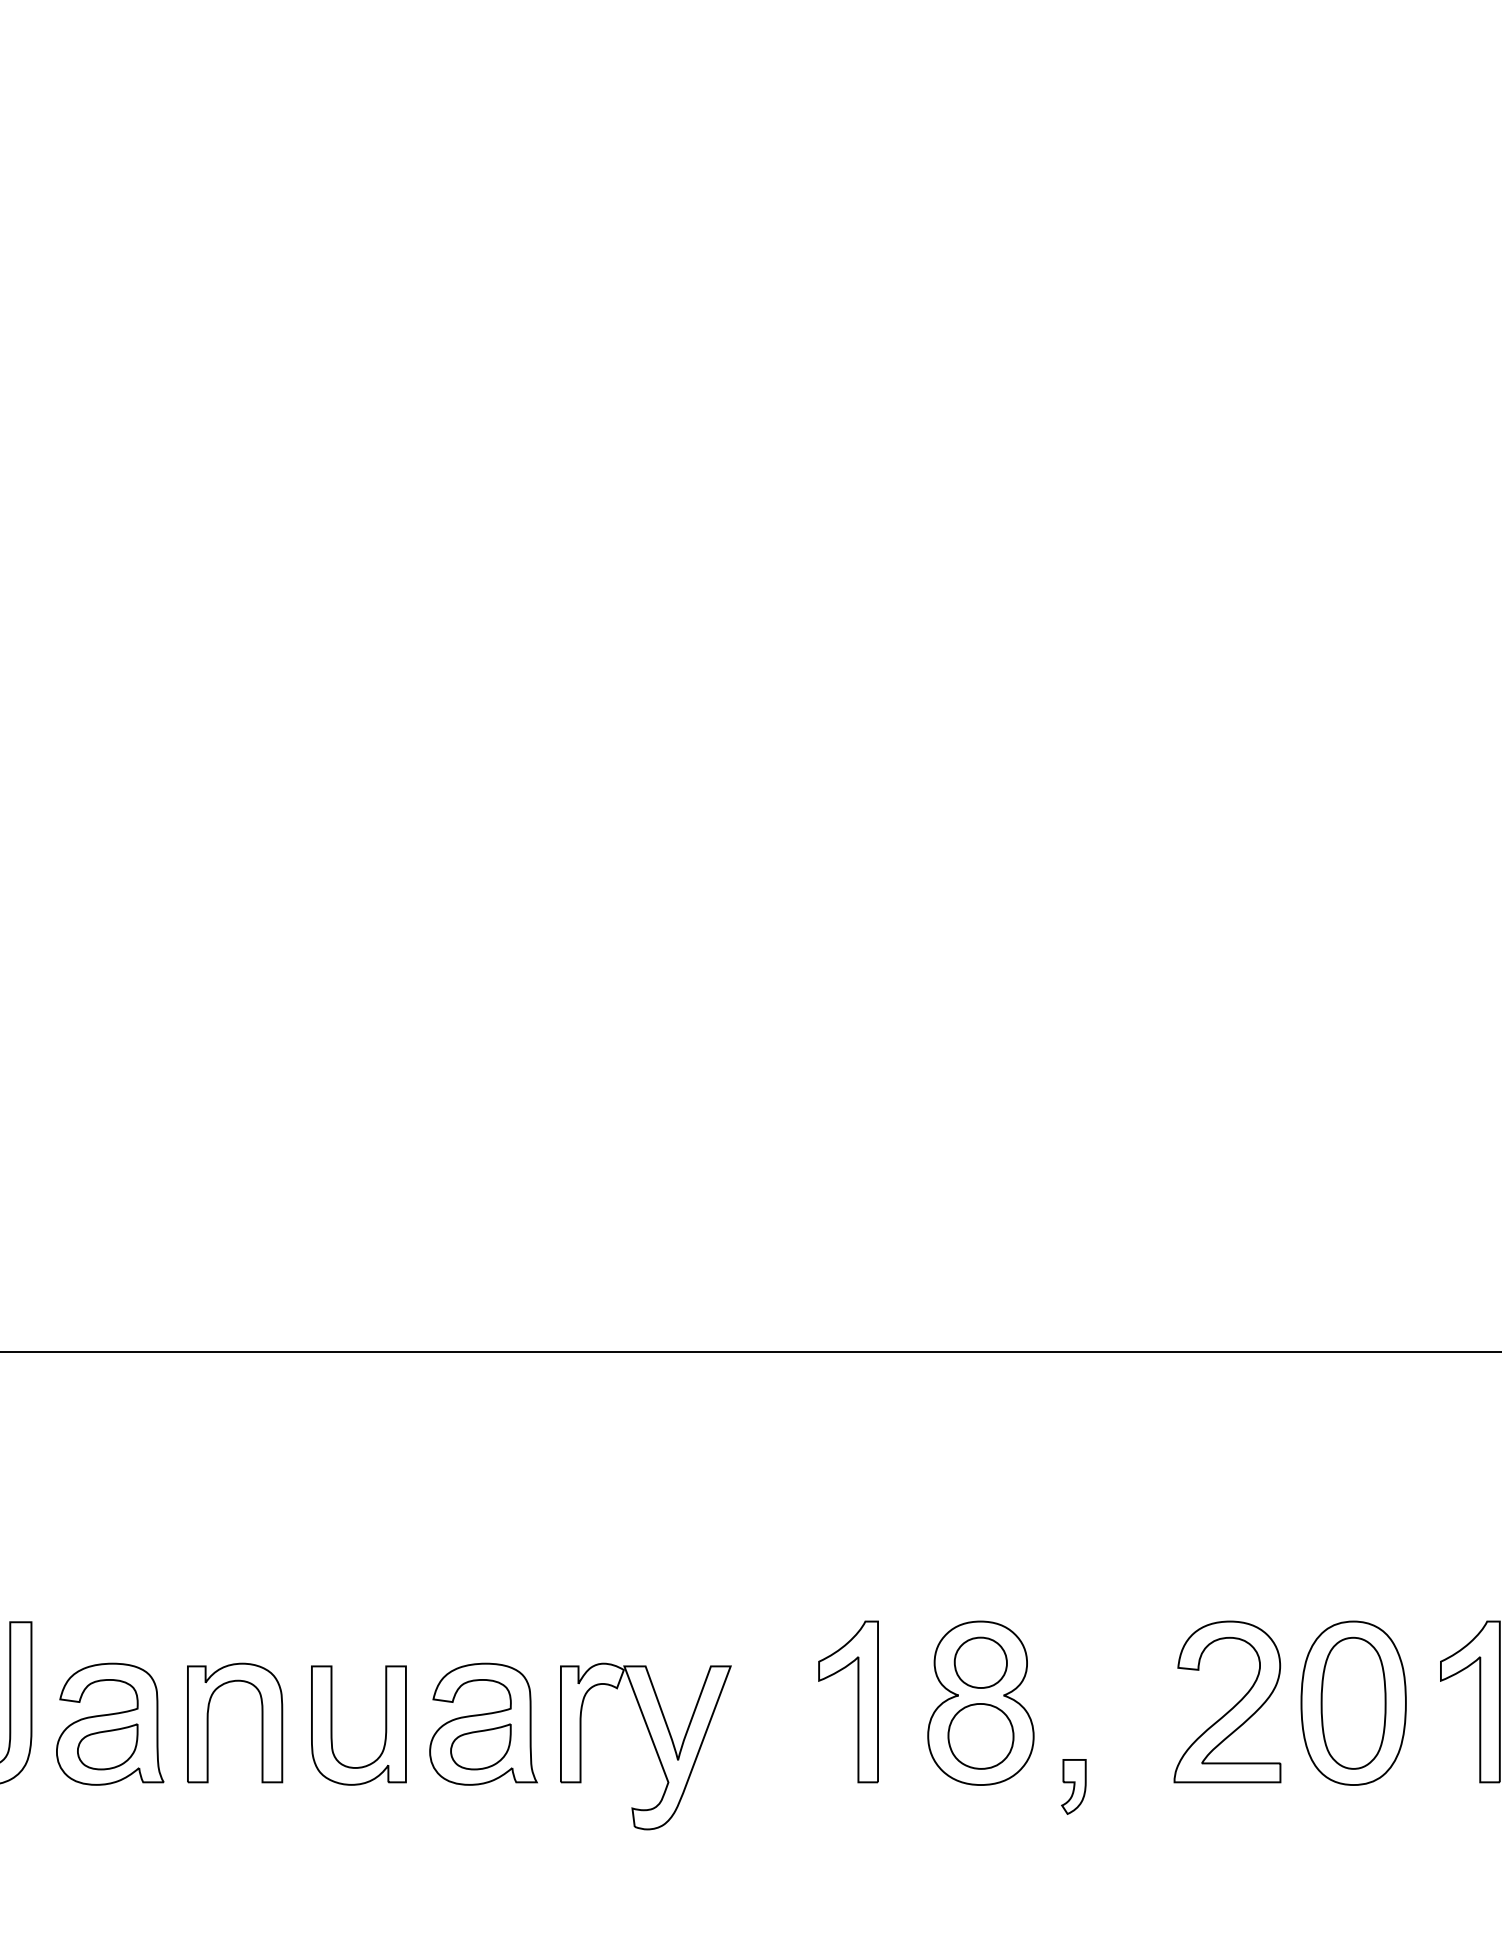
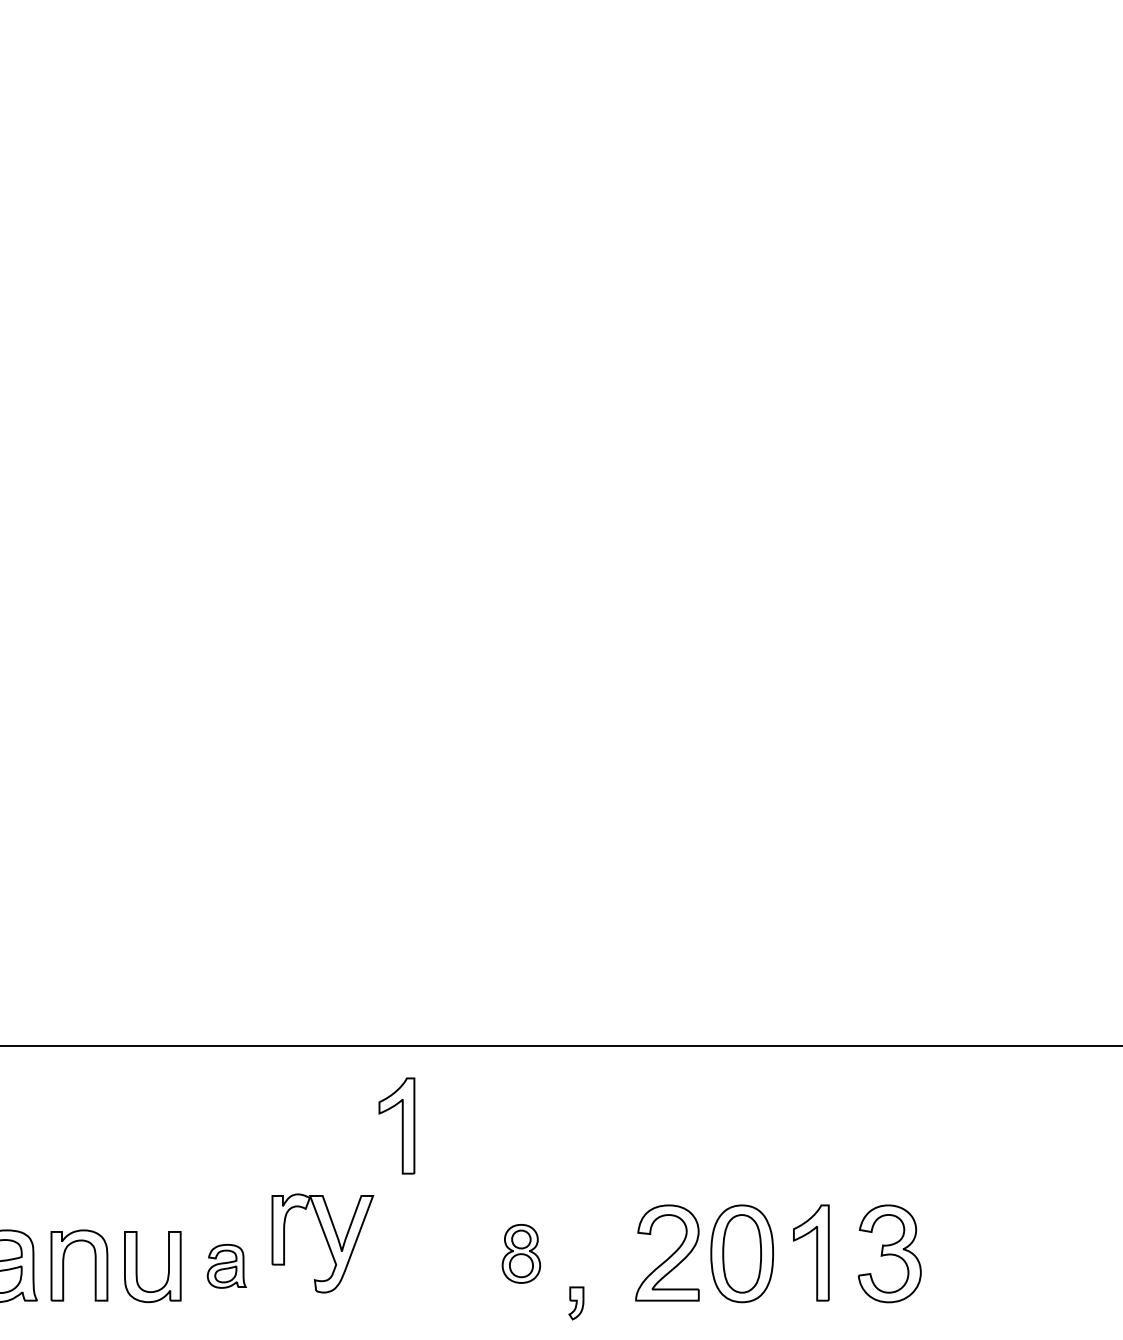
part: (847, 1701) -> (396, 1125), moved
part: (981, 1702) -> (521, 1253), size x0.6
part: (483, 1724) -> (226, 1266), size x0.6
part: (645, 1746) -> (322, 1243), moved

